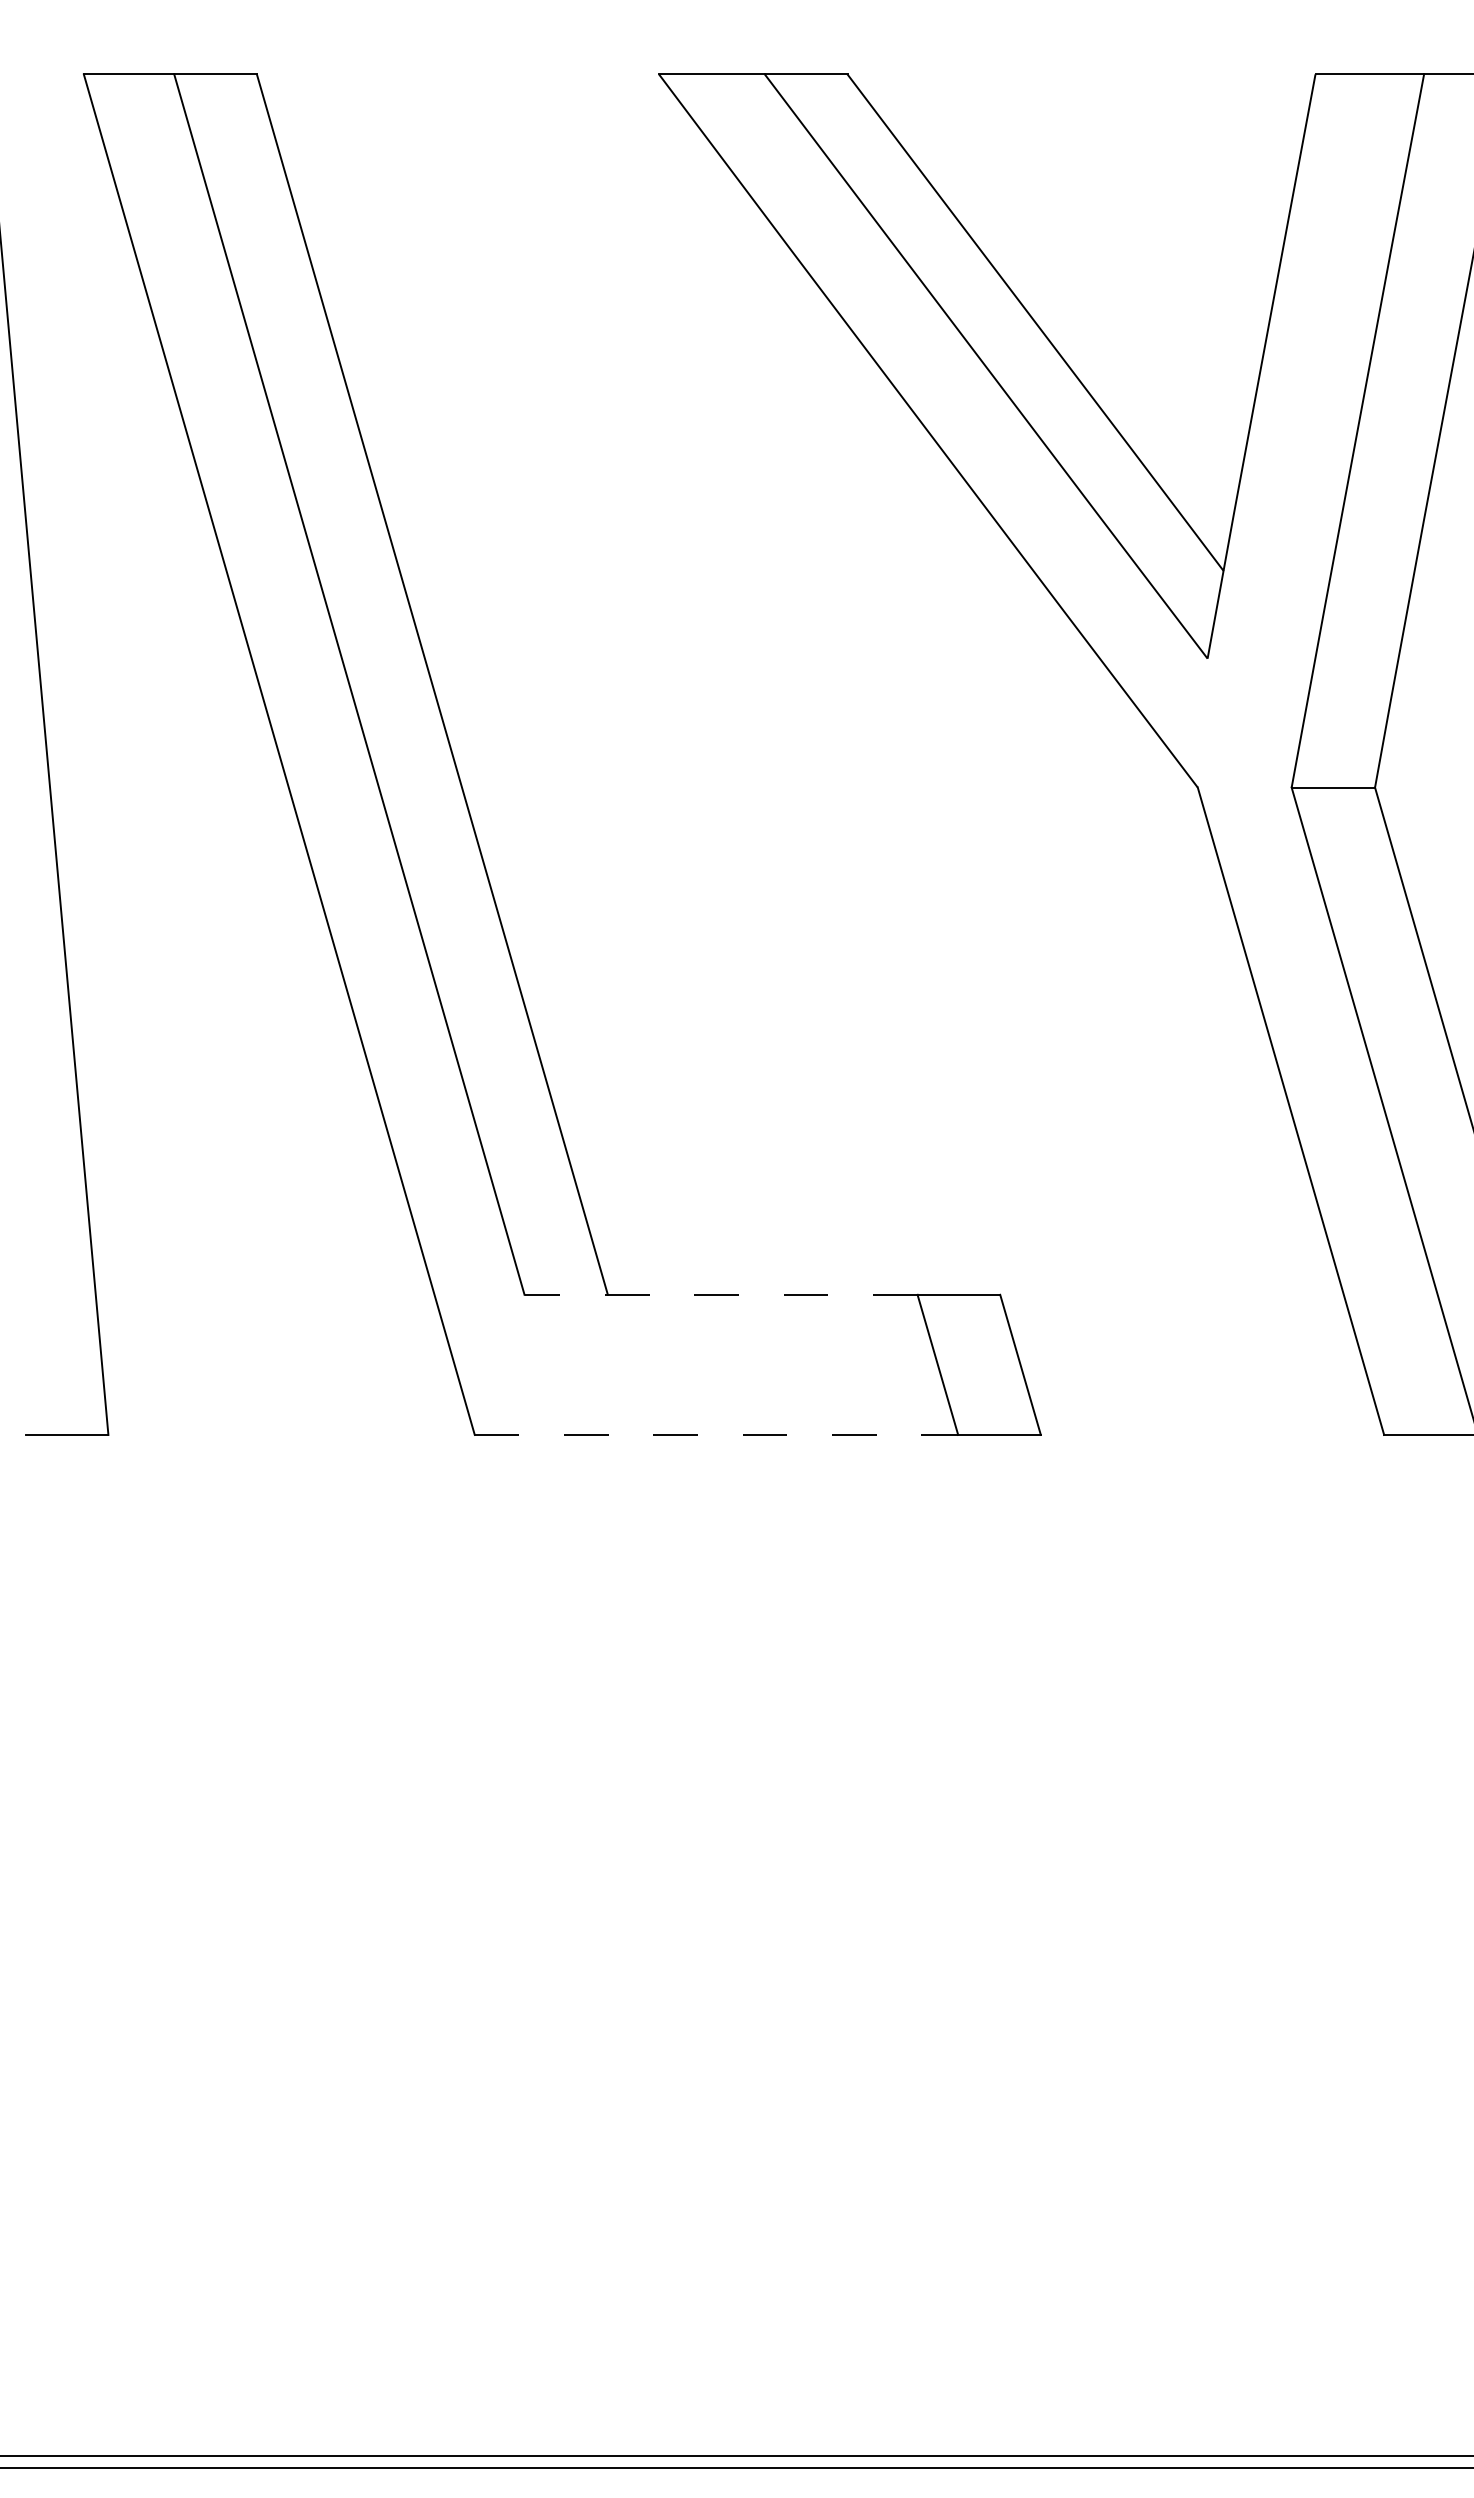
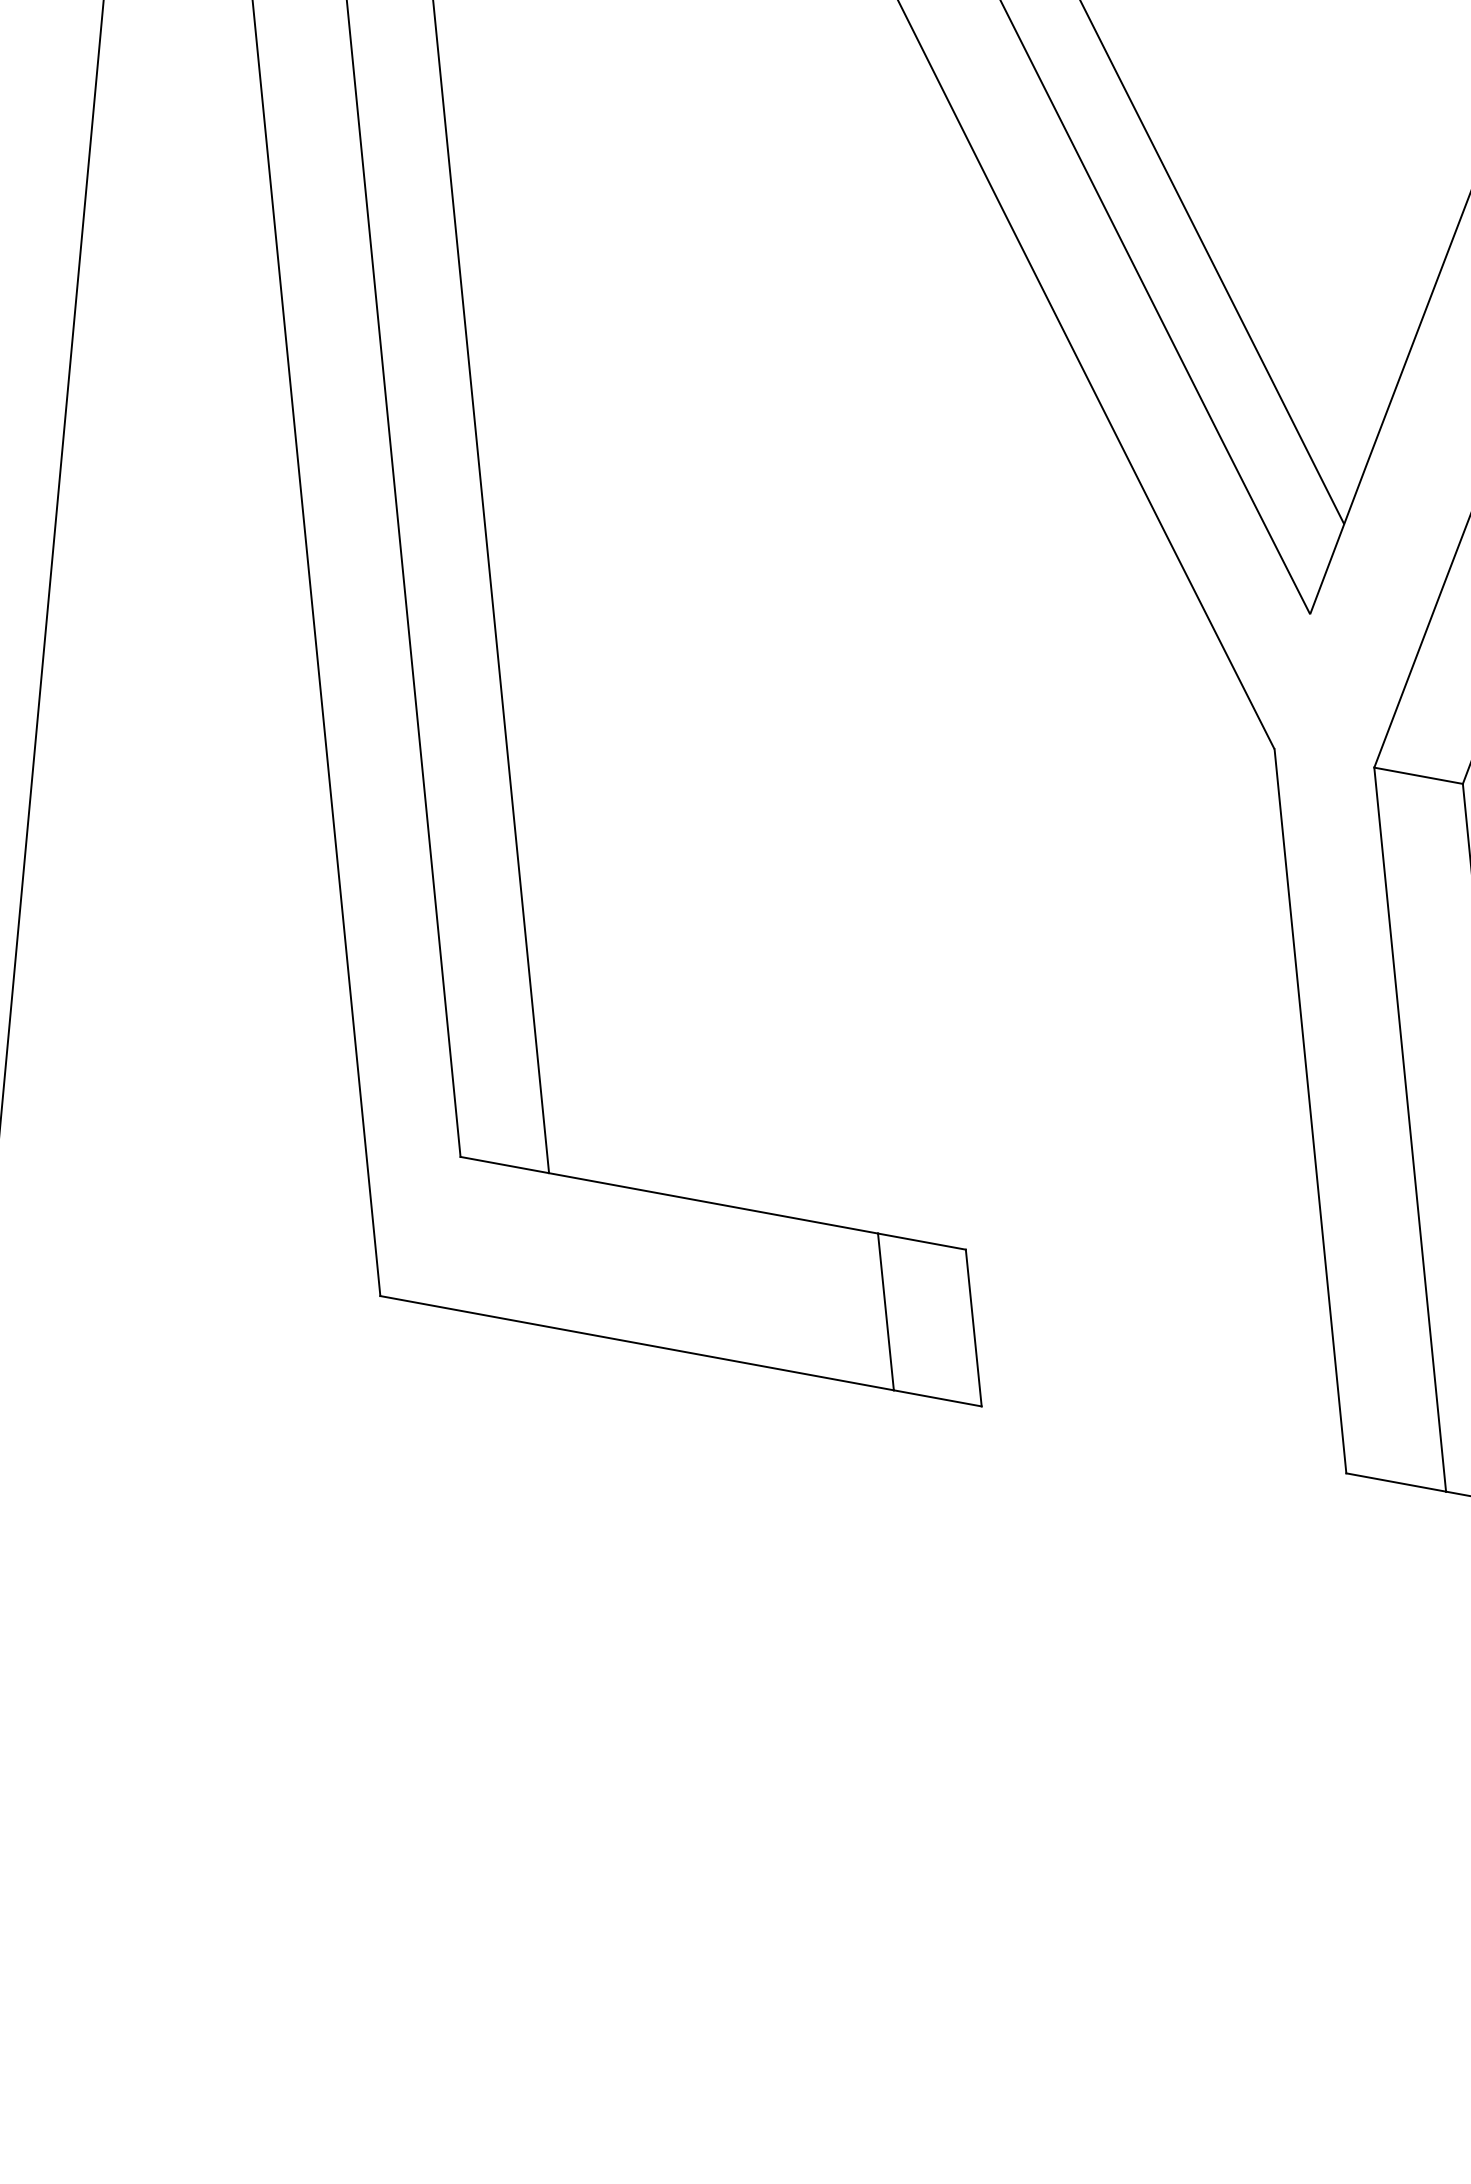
line: (721, 1294) -> (669, 1194), dashed -> solid
line: (716, 1434) -> (637, 1342), dashed -> solid

